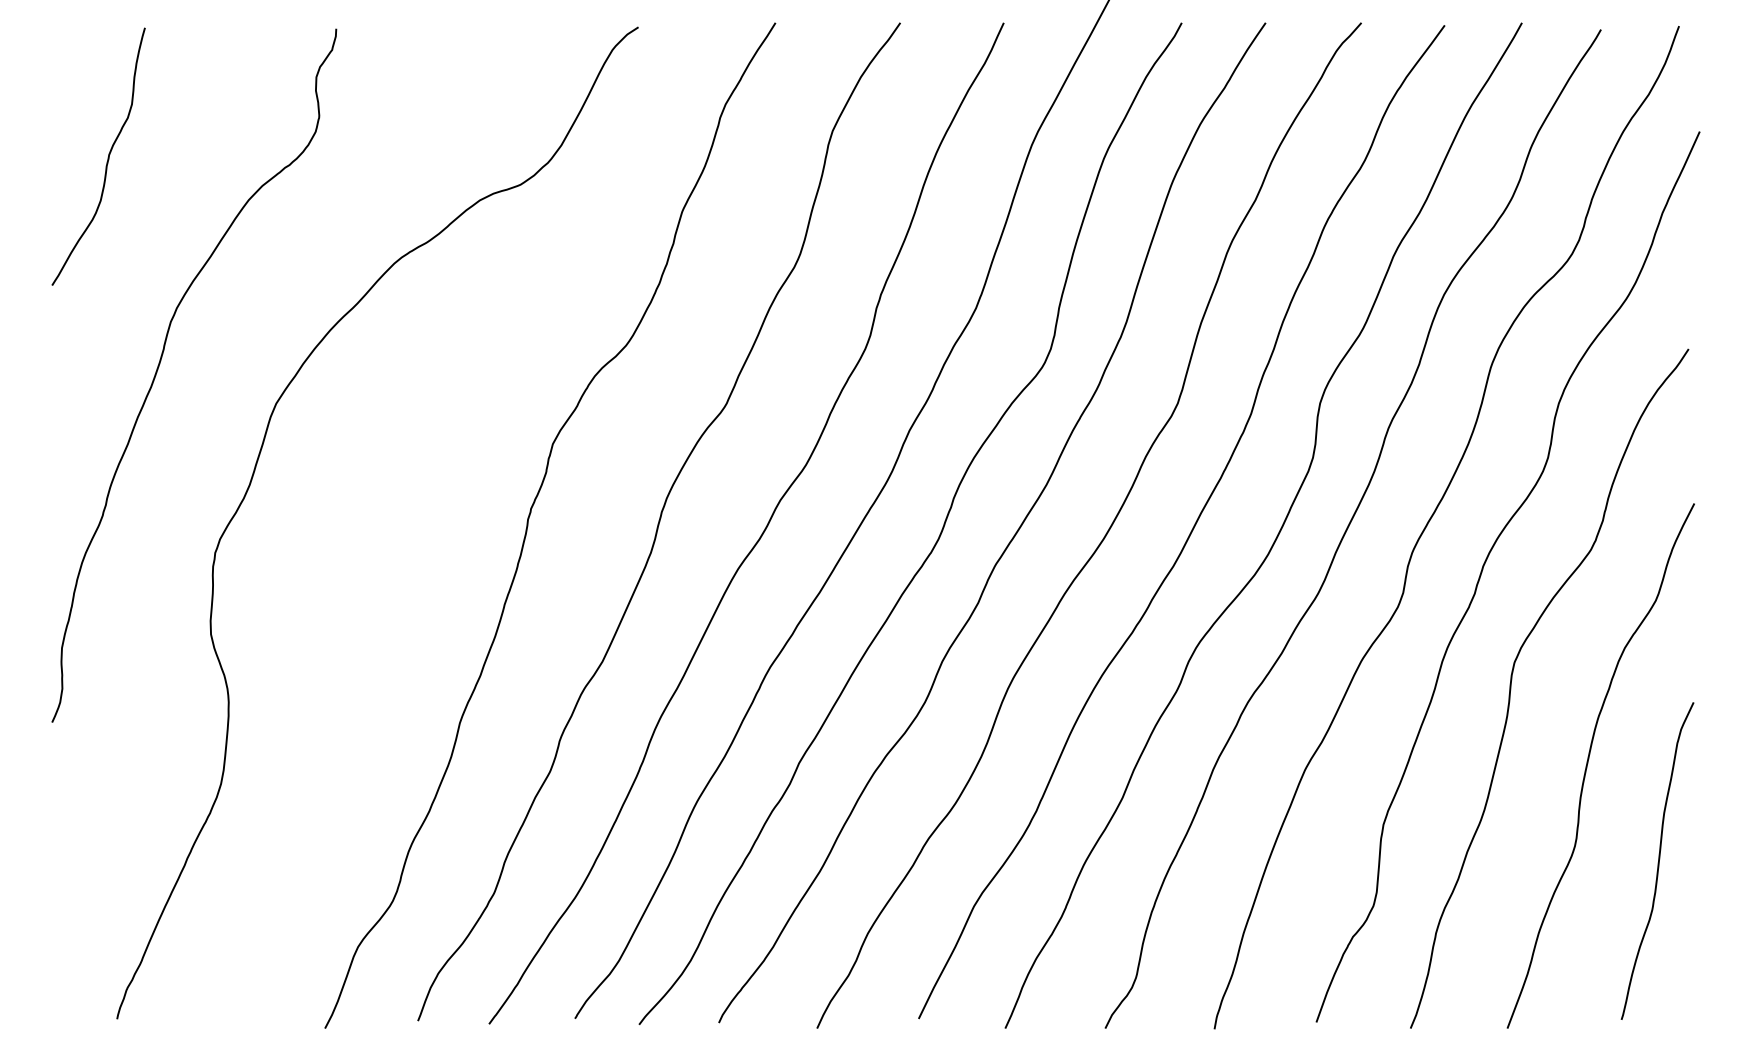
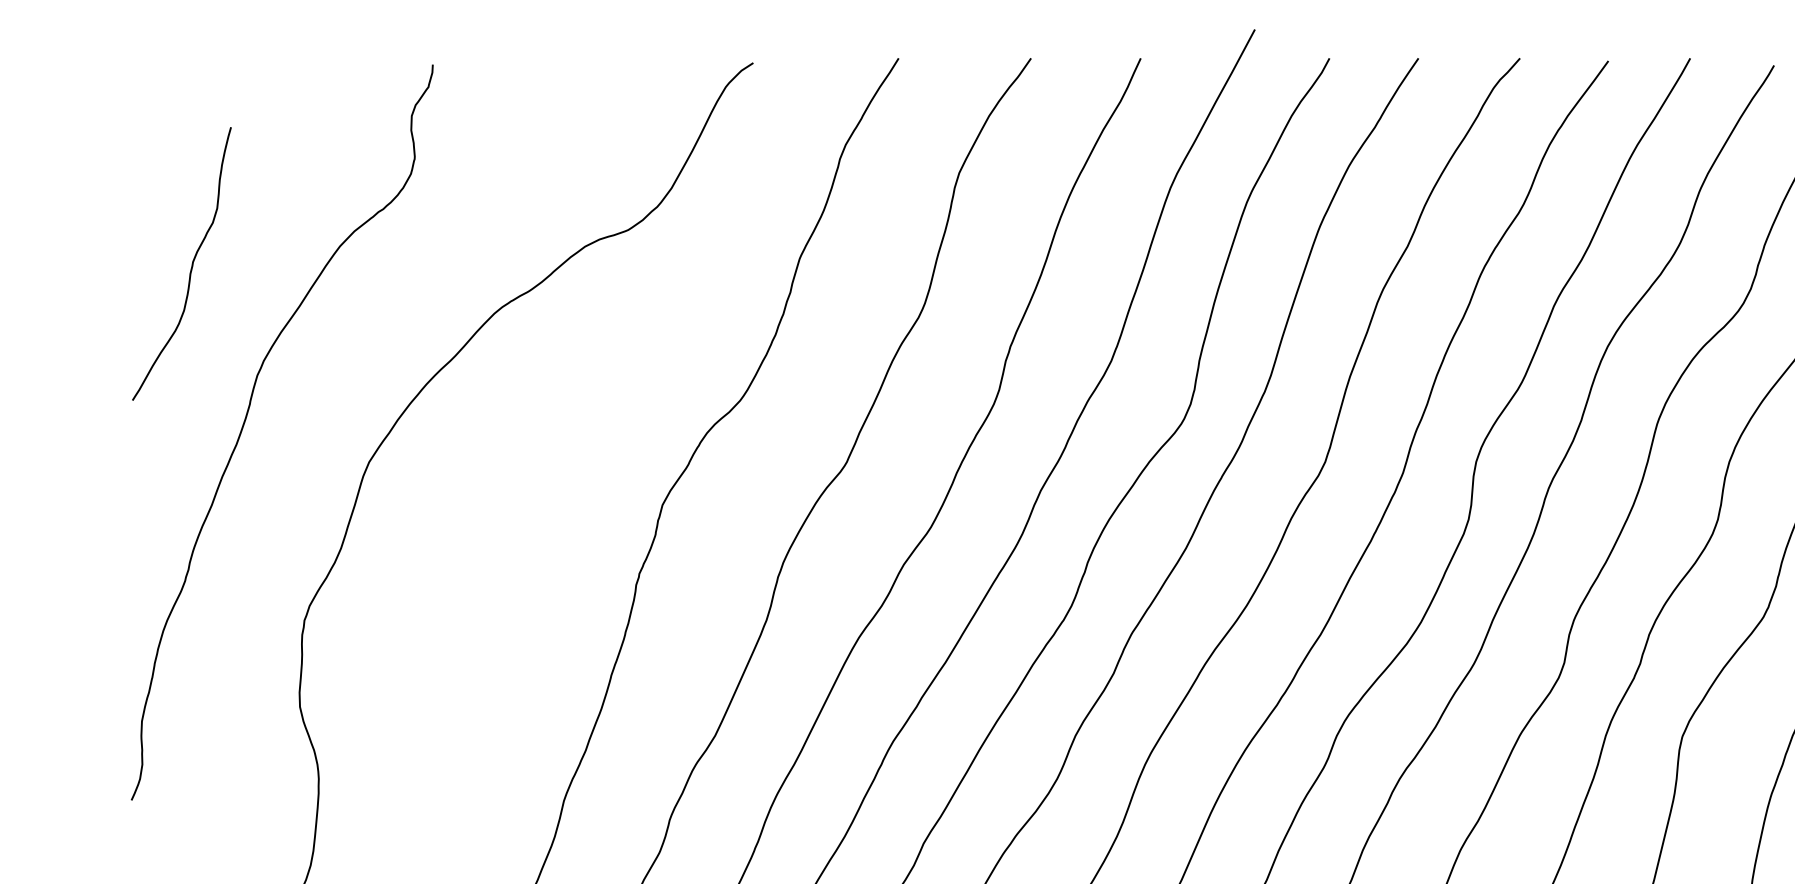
curve: (107, 157) -> (191, 264), moved

